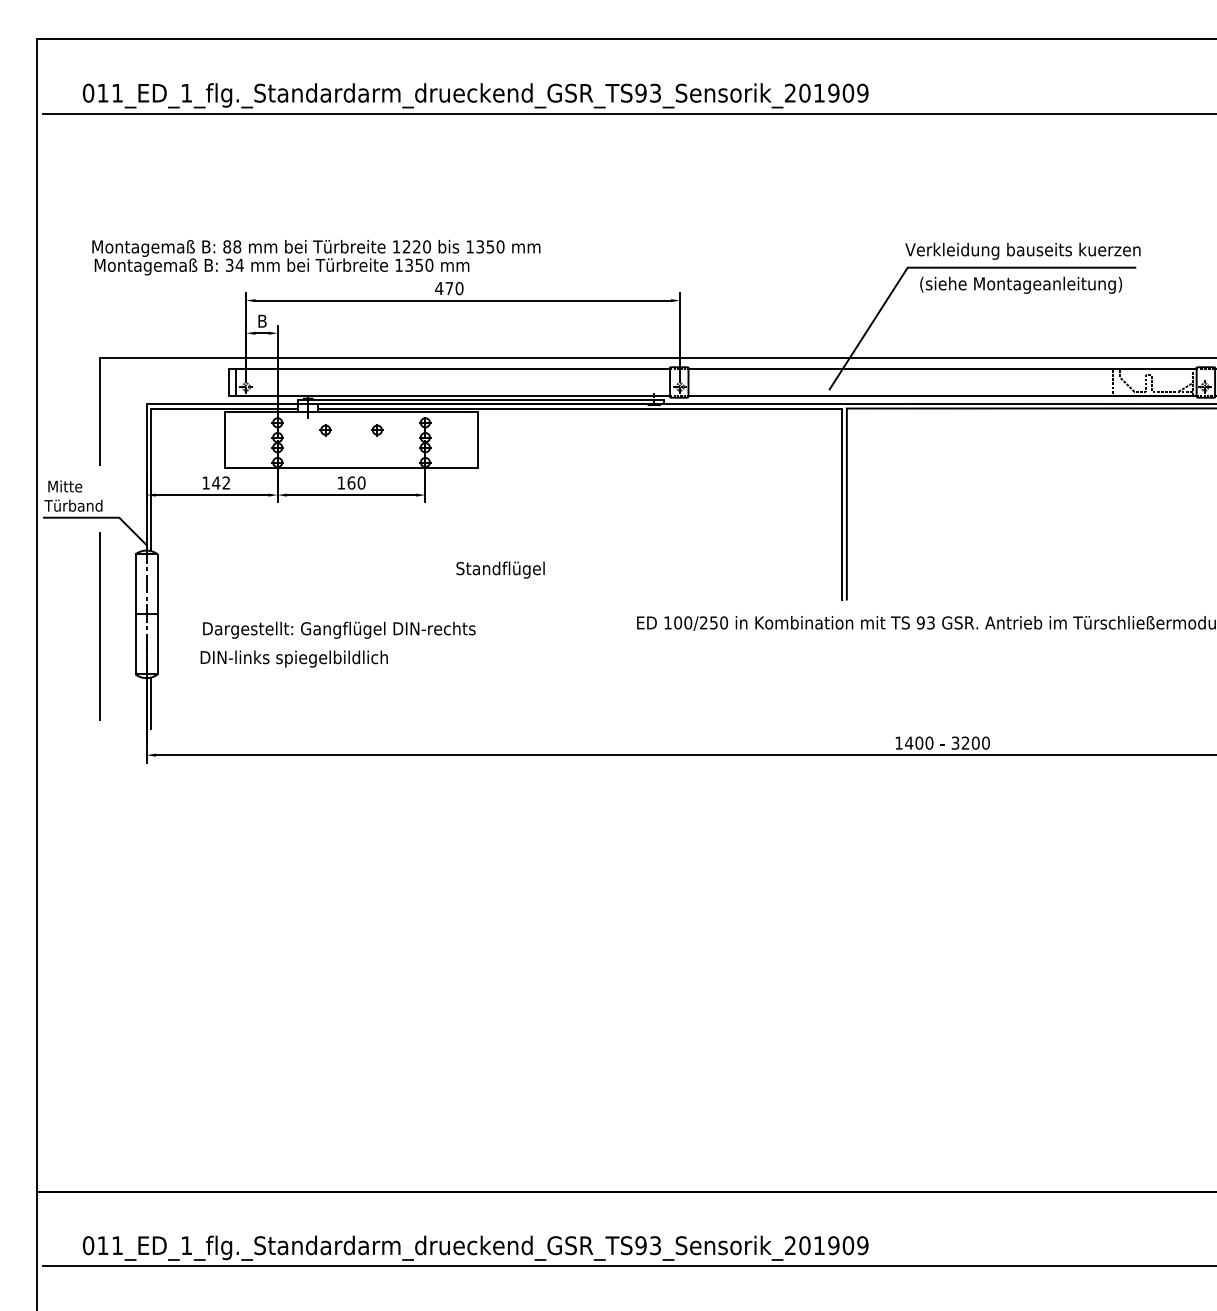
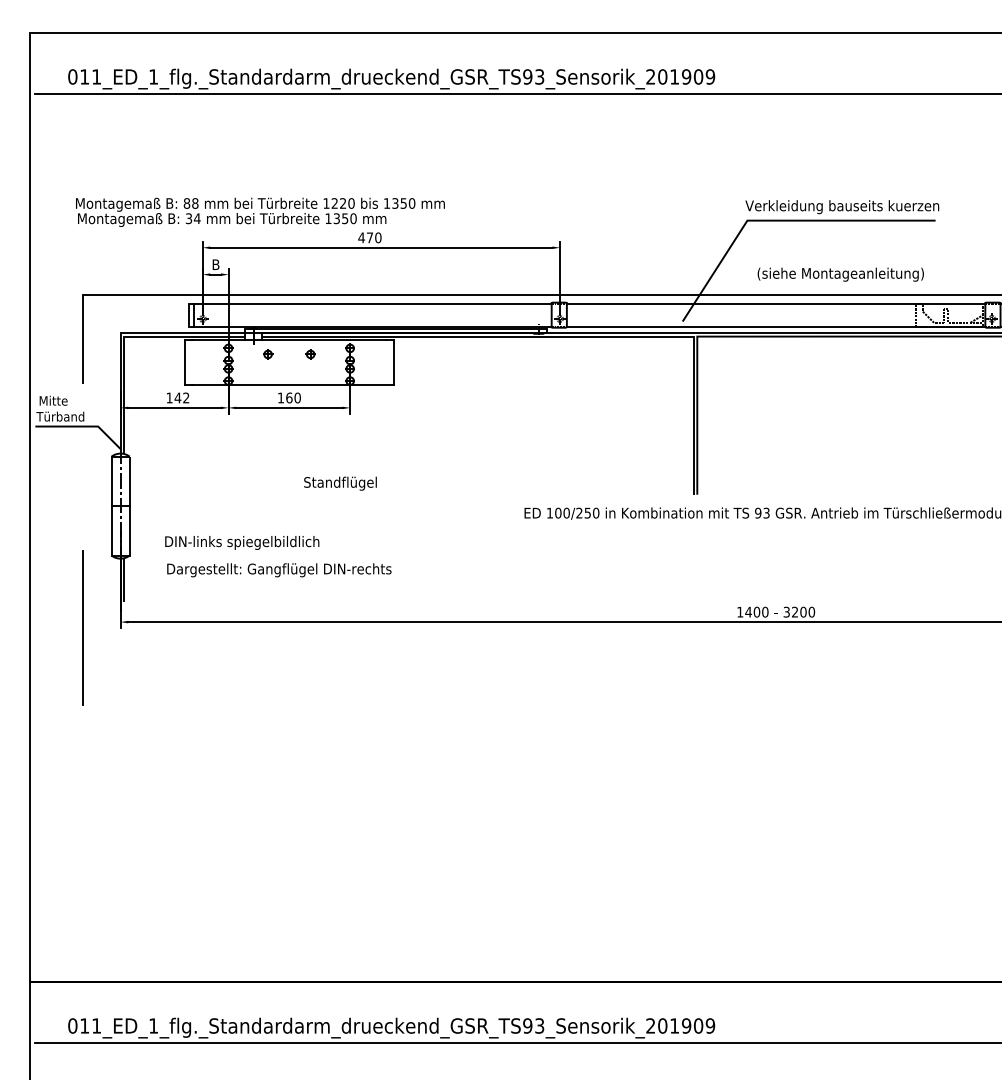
text: (1021, 284) -> (841, 274), moved
text: (500, 569) -> (340, 483), moved
line: (99, 626) -> (81, 628), moved
text: (339, 629) -> (279, 569), moved

